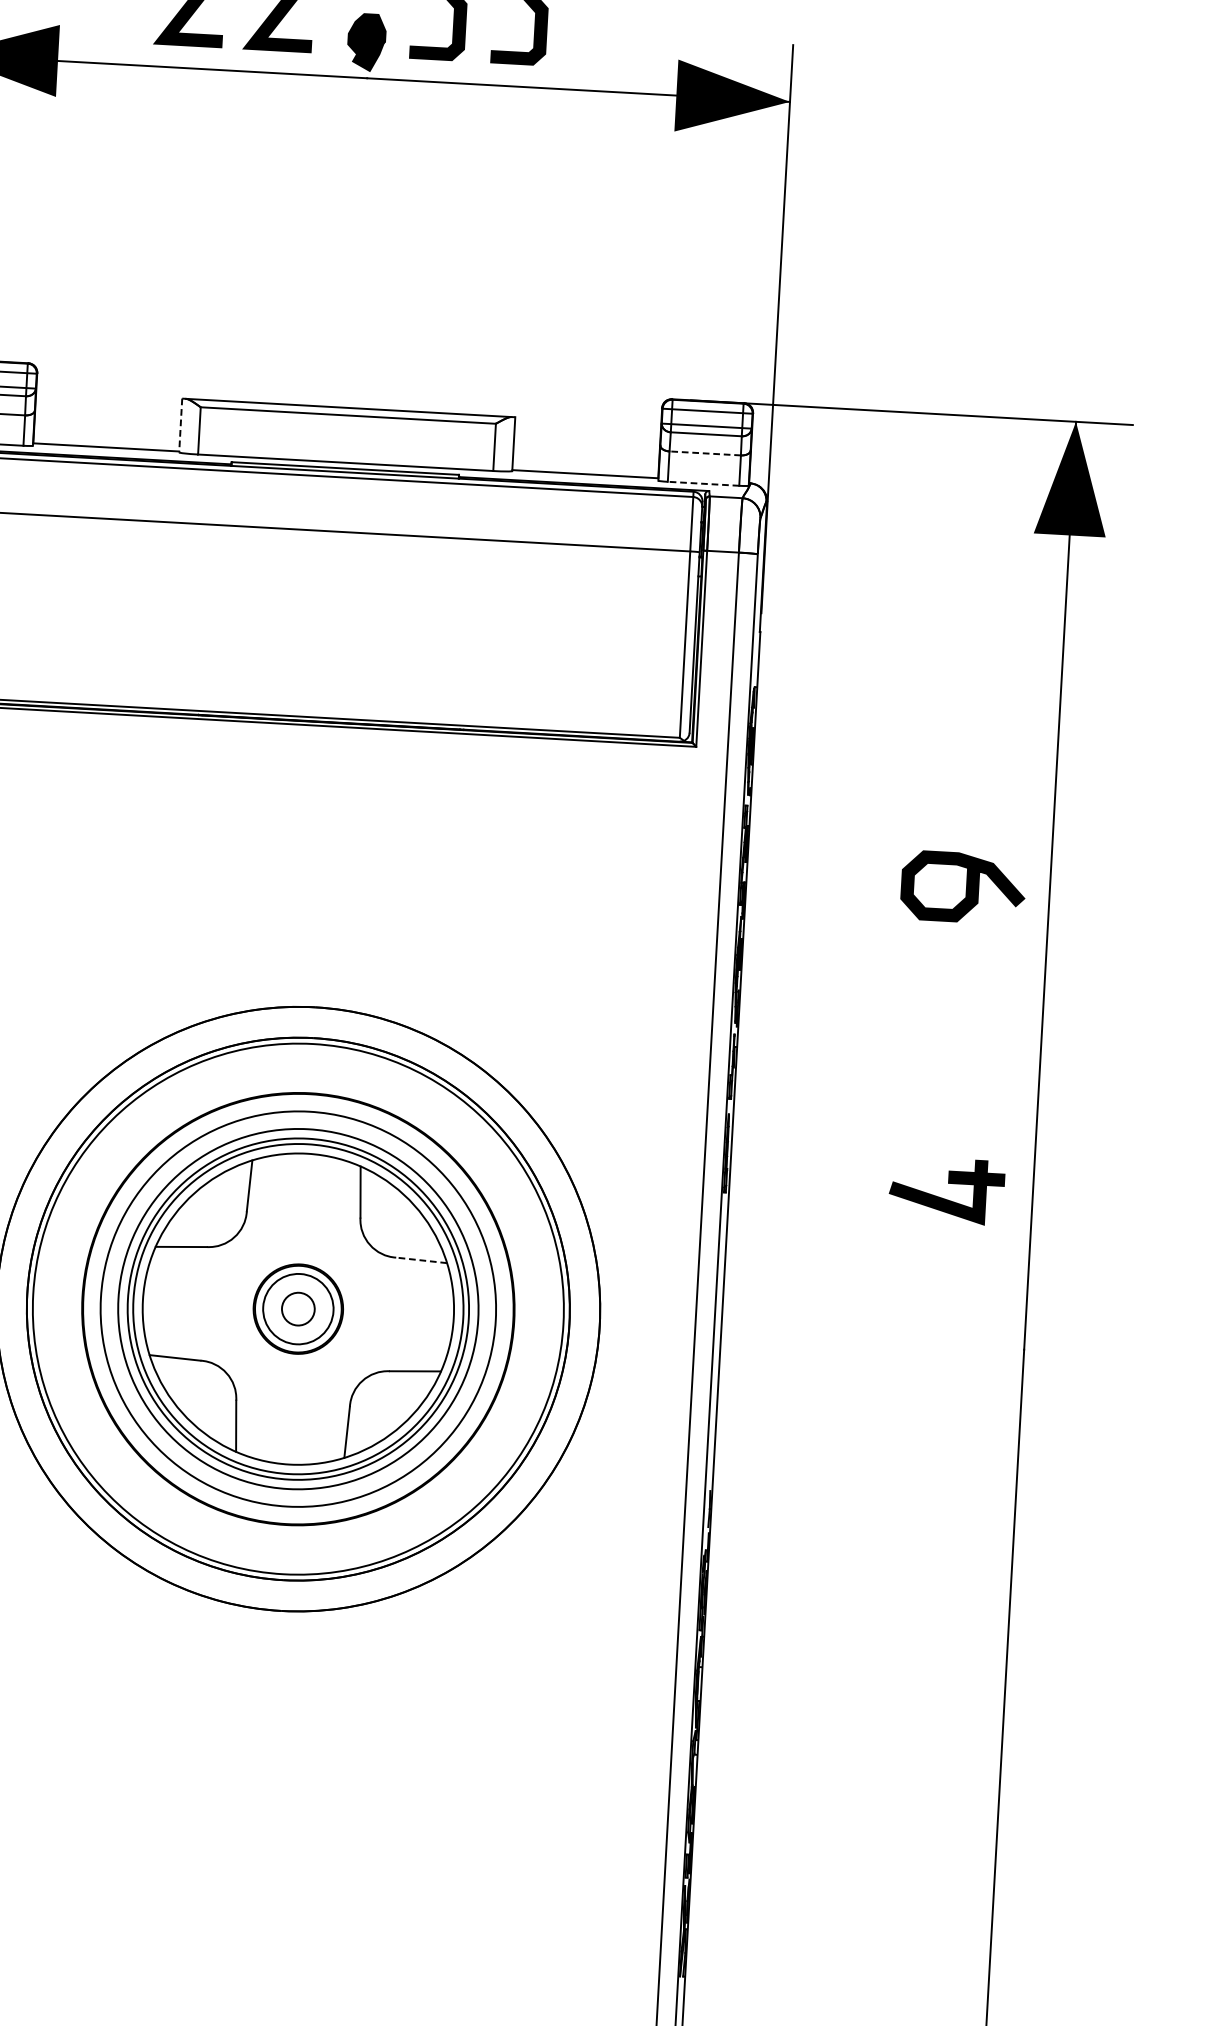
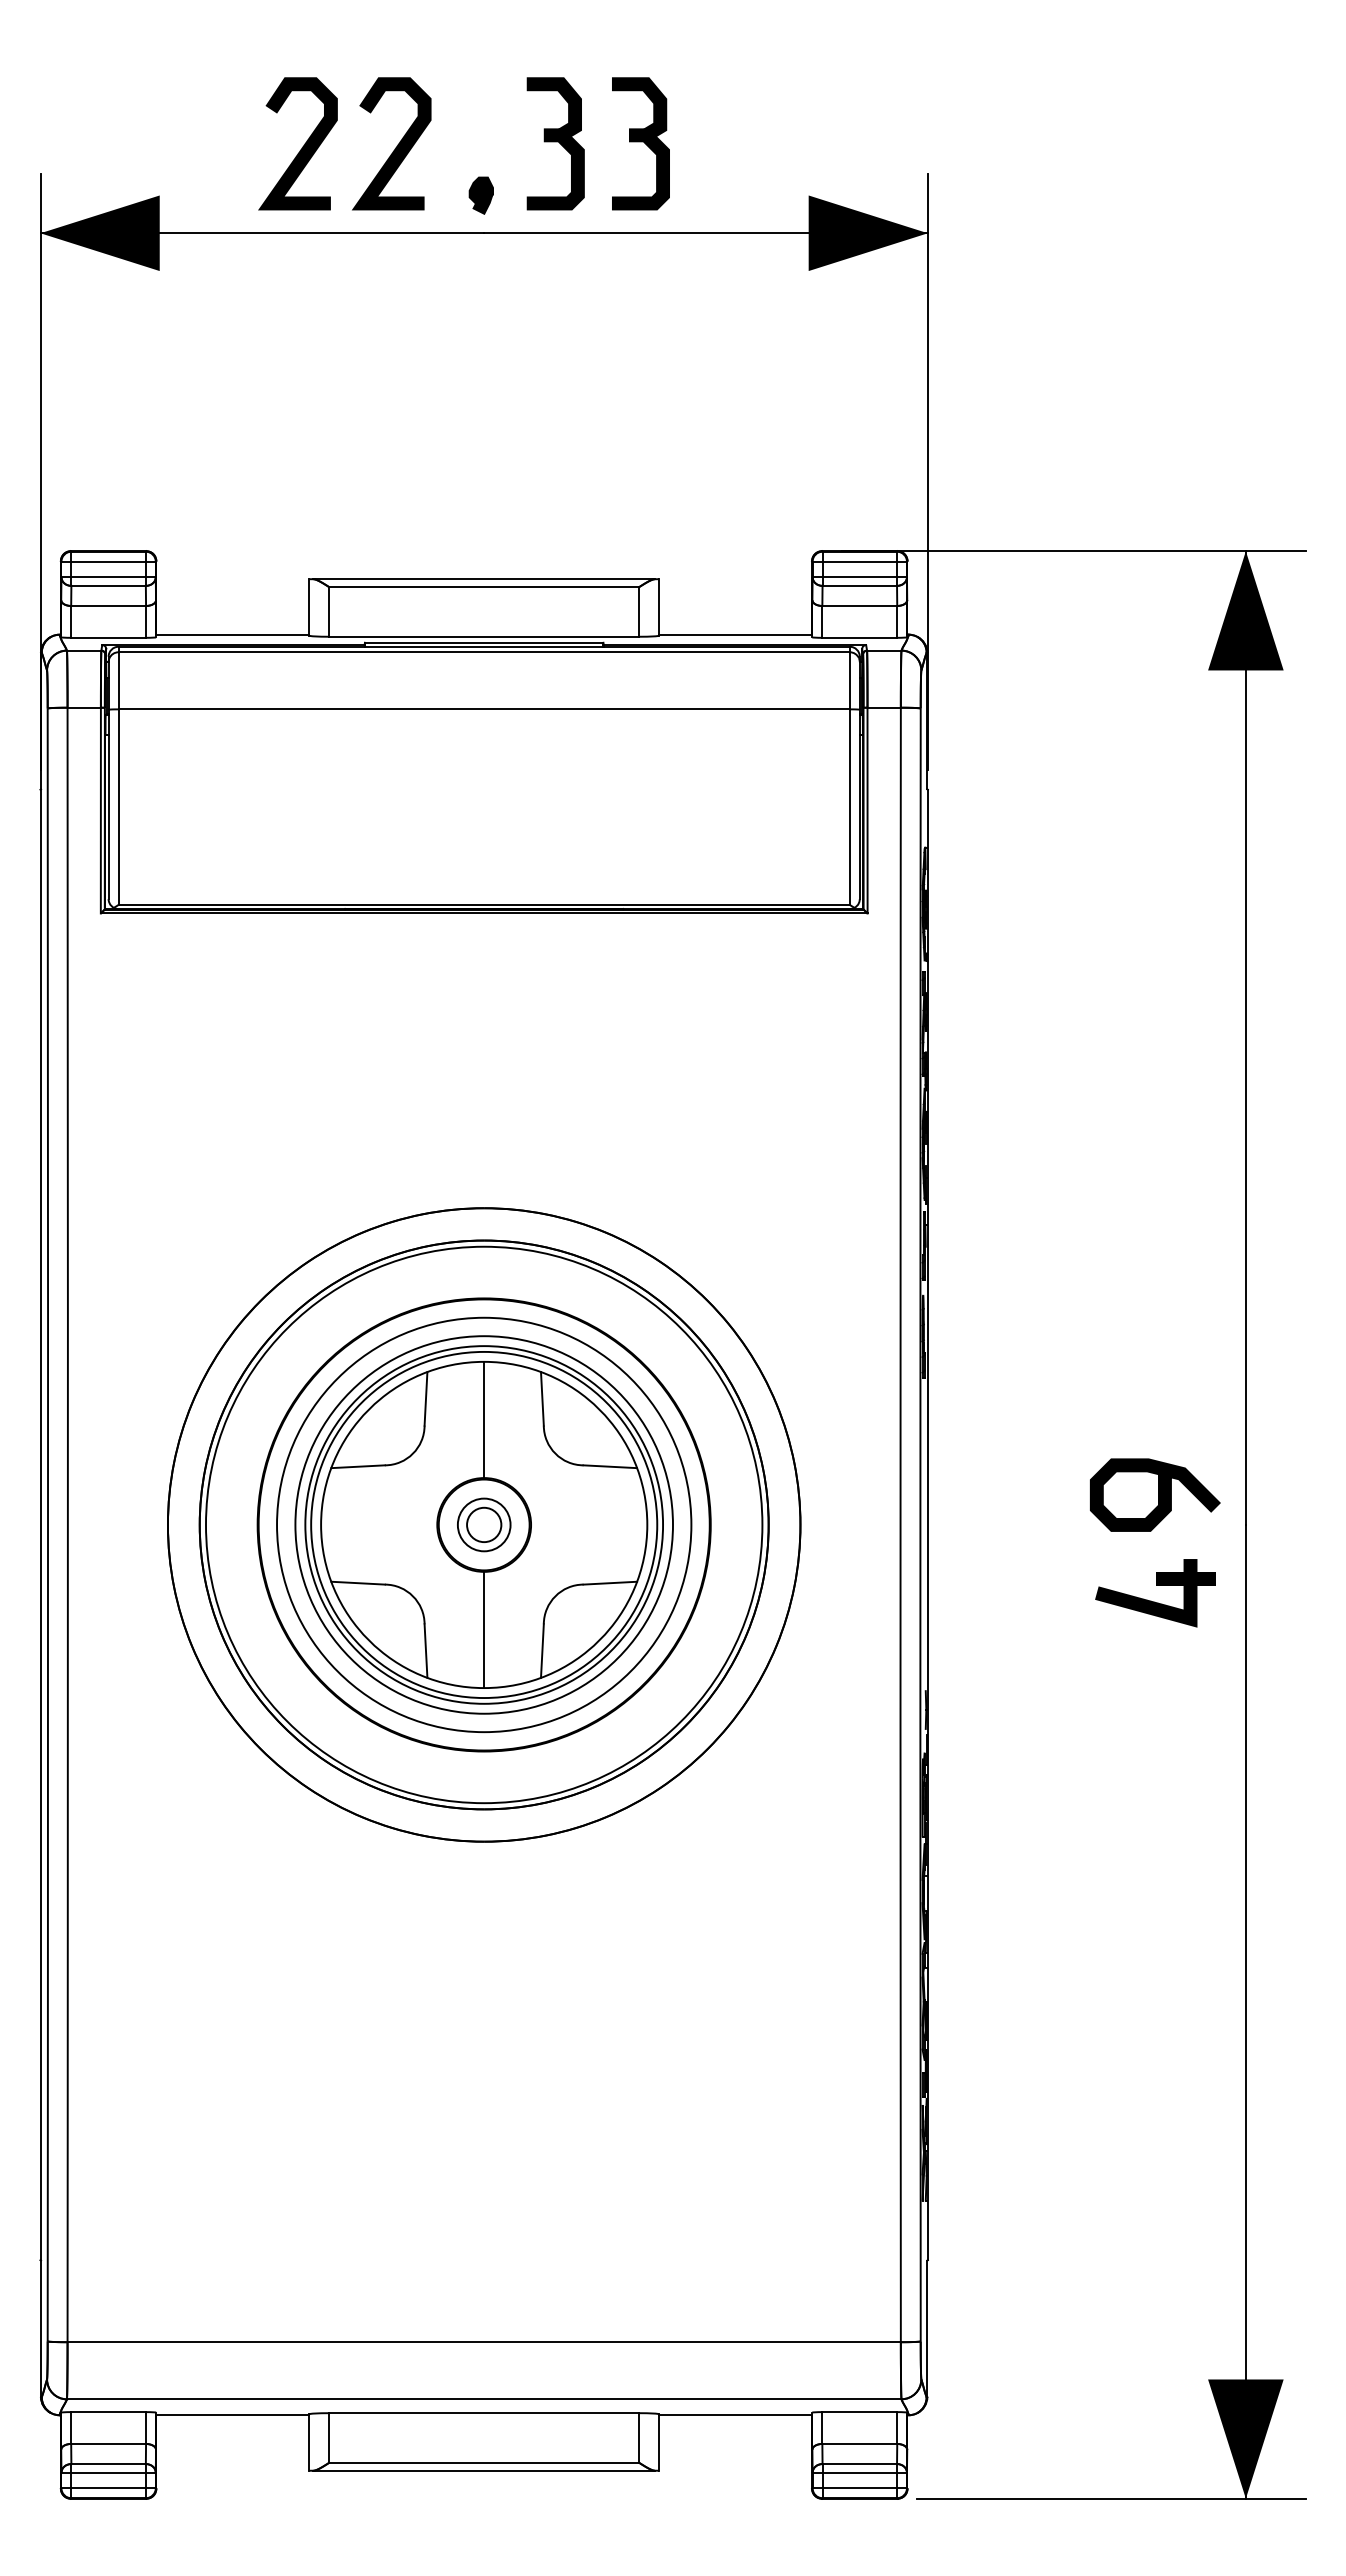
part: (365, 42) -> (480, 195), size x0.62
line: (180, 425) -> (309, 607), dashed -> solid
line: (704, 452) -> (859, 605), dashed -> solid
line: (703, 483) -> (859, 637), dashed -> solid
curve: (966, 887) -> (1158, 1494), moved
part: (948, 1183) -> (1156, 1585), moved
line: (304, 1208) -> (484, 1419), added
line: (421, 1260) -> (610, 1466), dashed -> solid
circle: (297, 1308) -> (483, 1524), size x0.71
line: (293, 1408) -> (484, 1629), added

